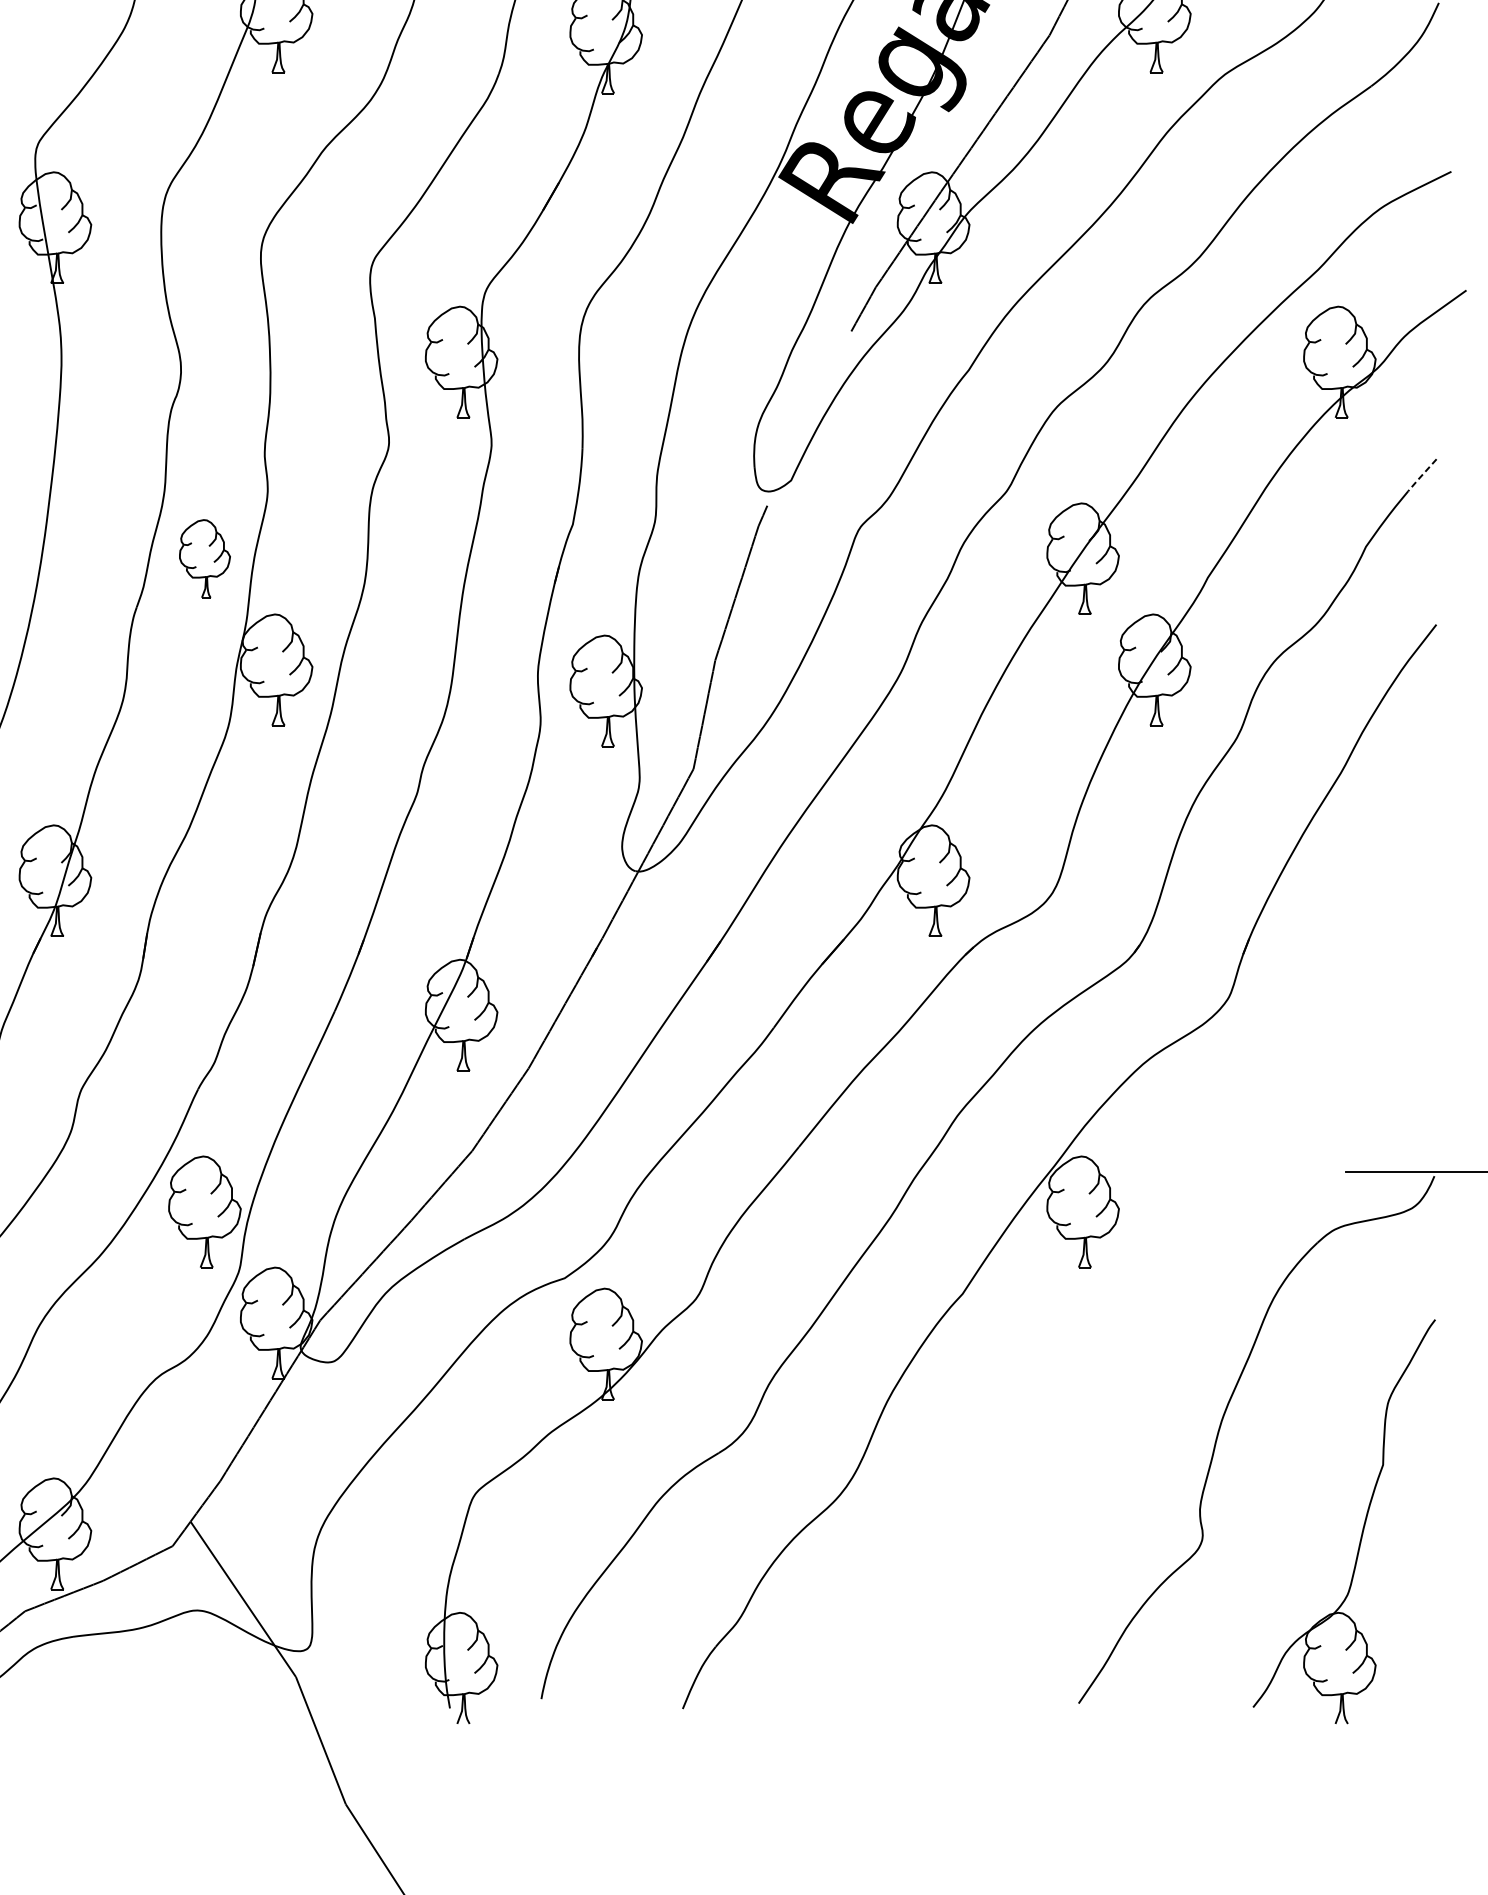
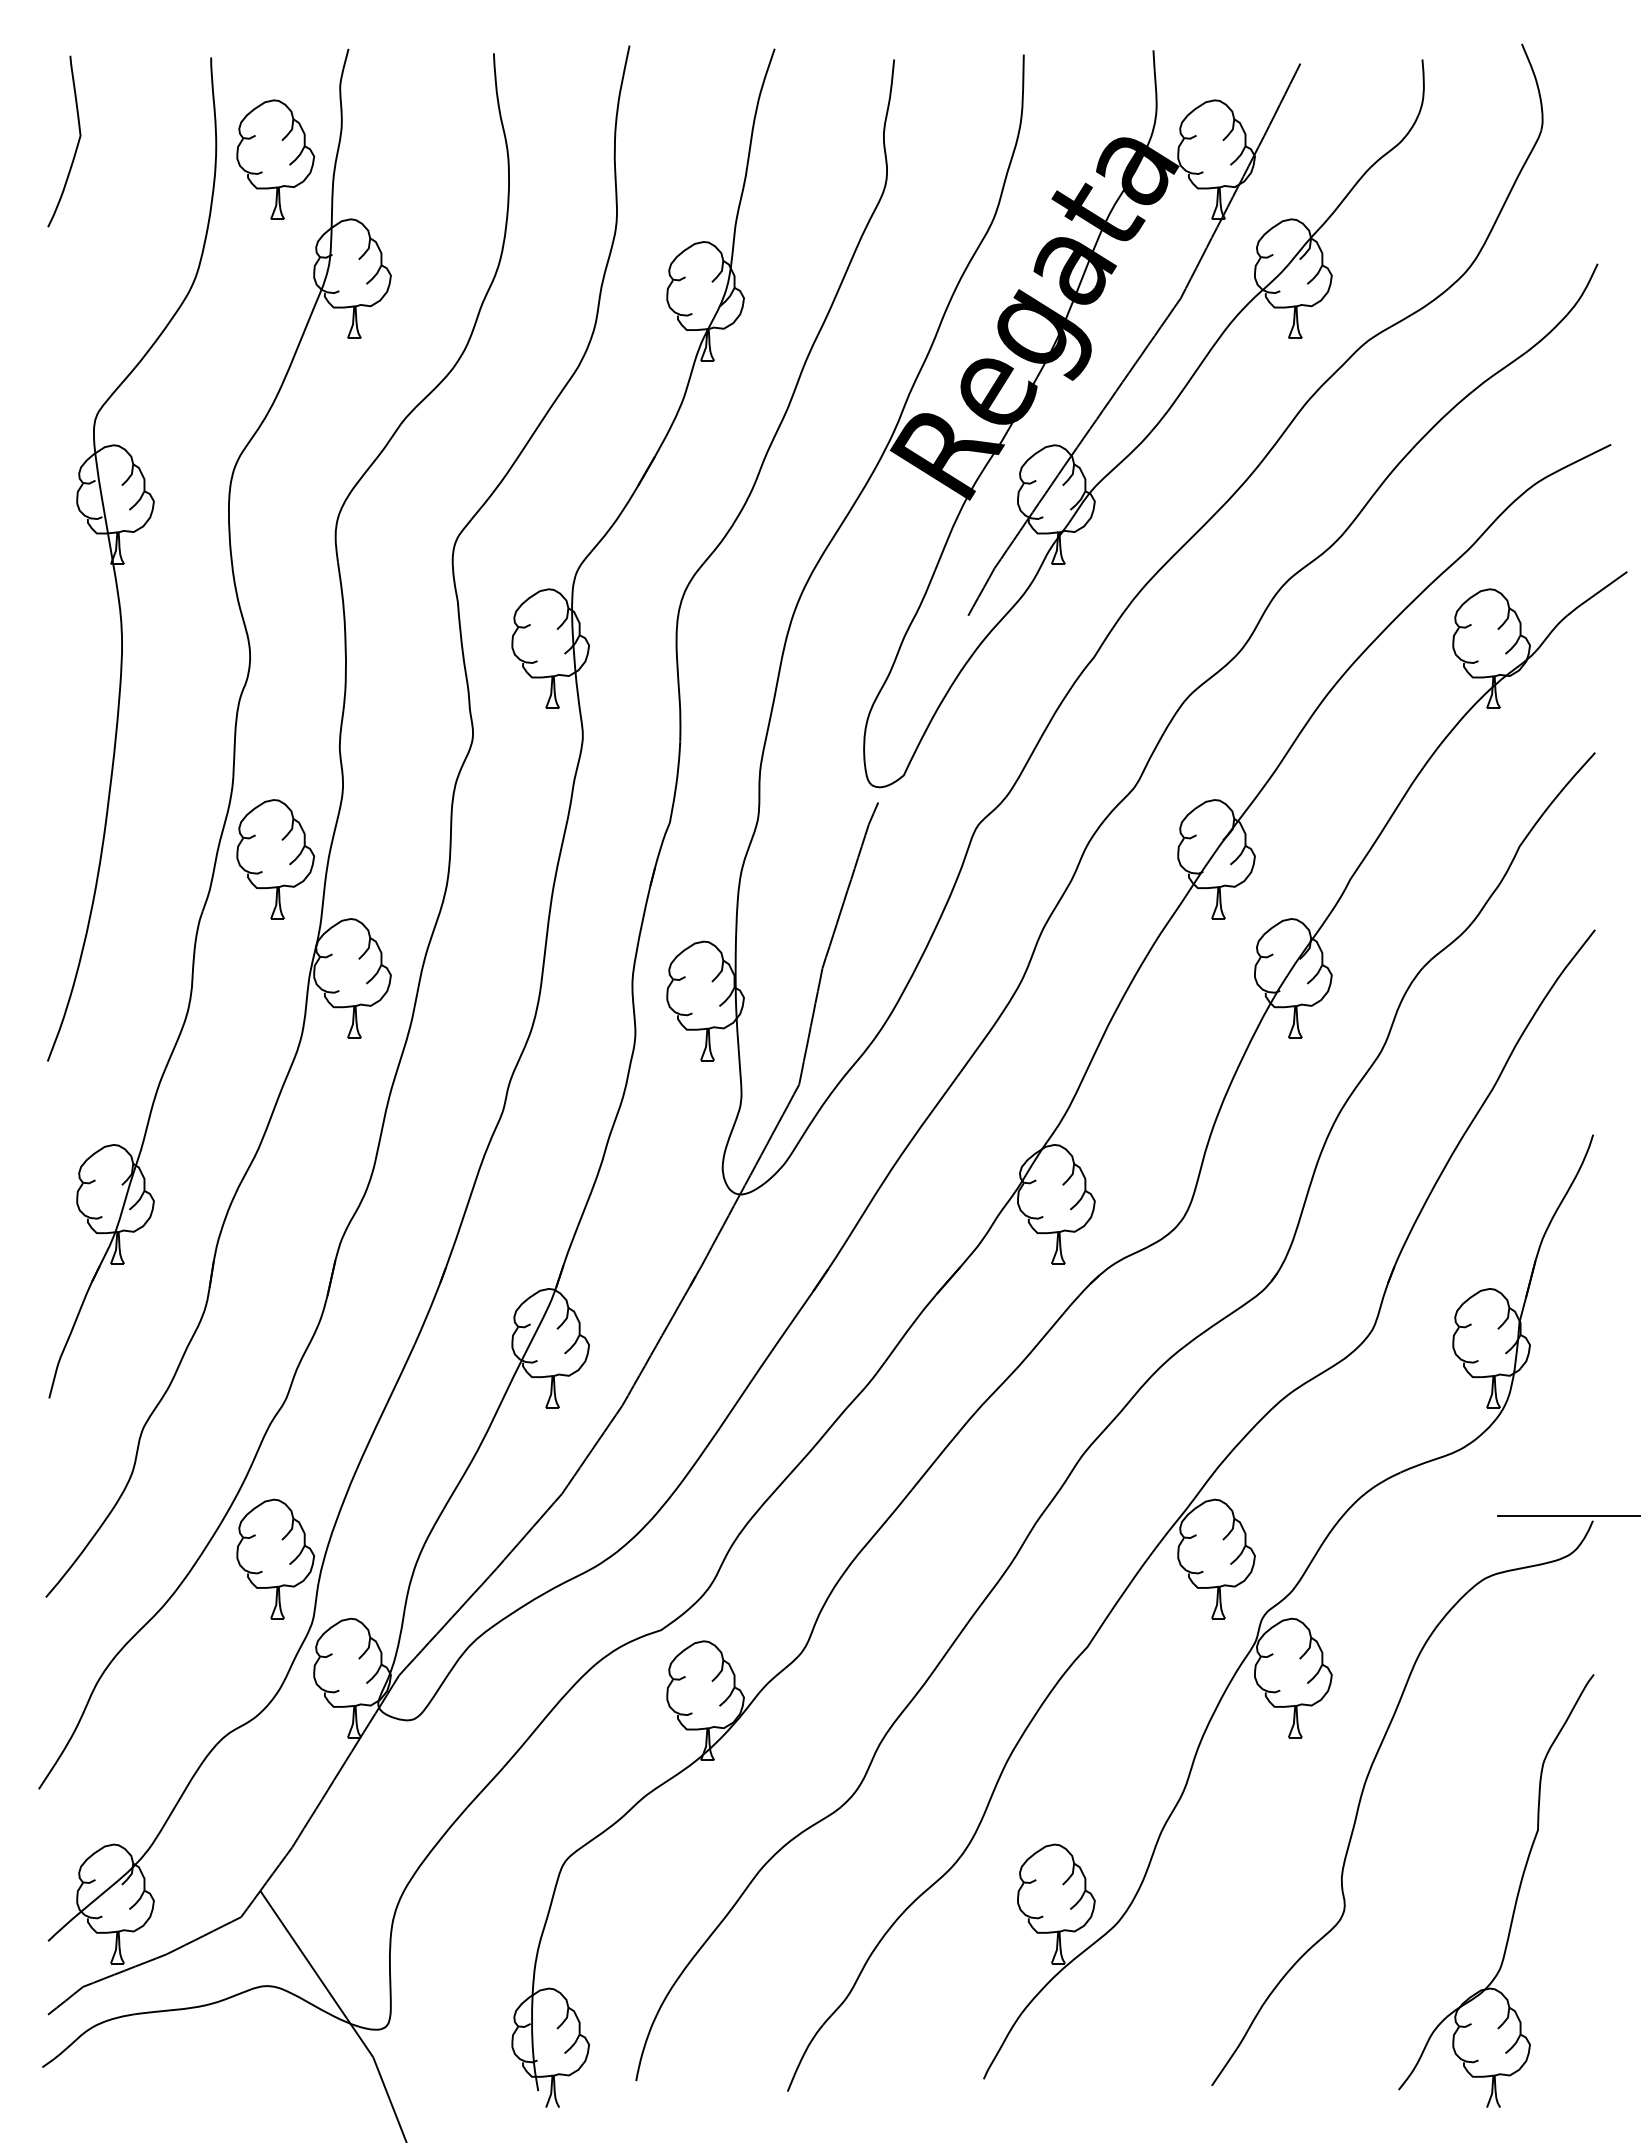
line: (1421, 475) -> (1579, 770), dashed -> solid
part: (204, 558) -> (275, 859), size x1.43
part: (1145, 1250) -> (1283, 1600), added

